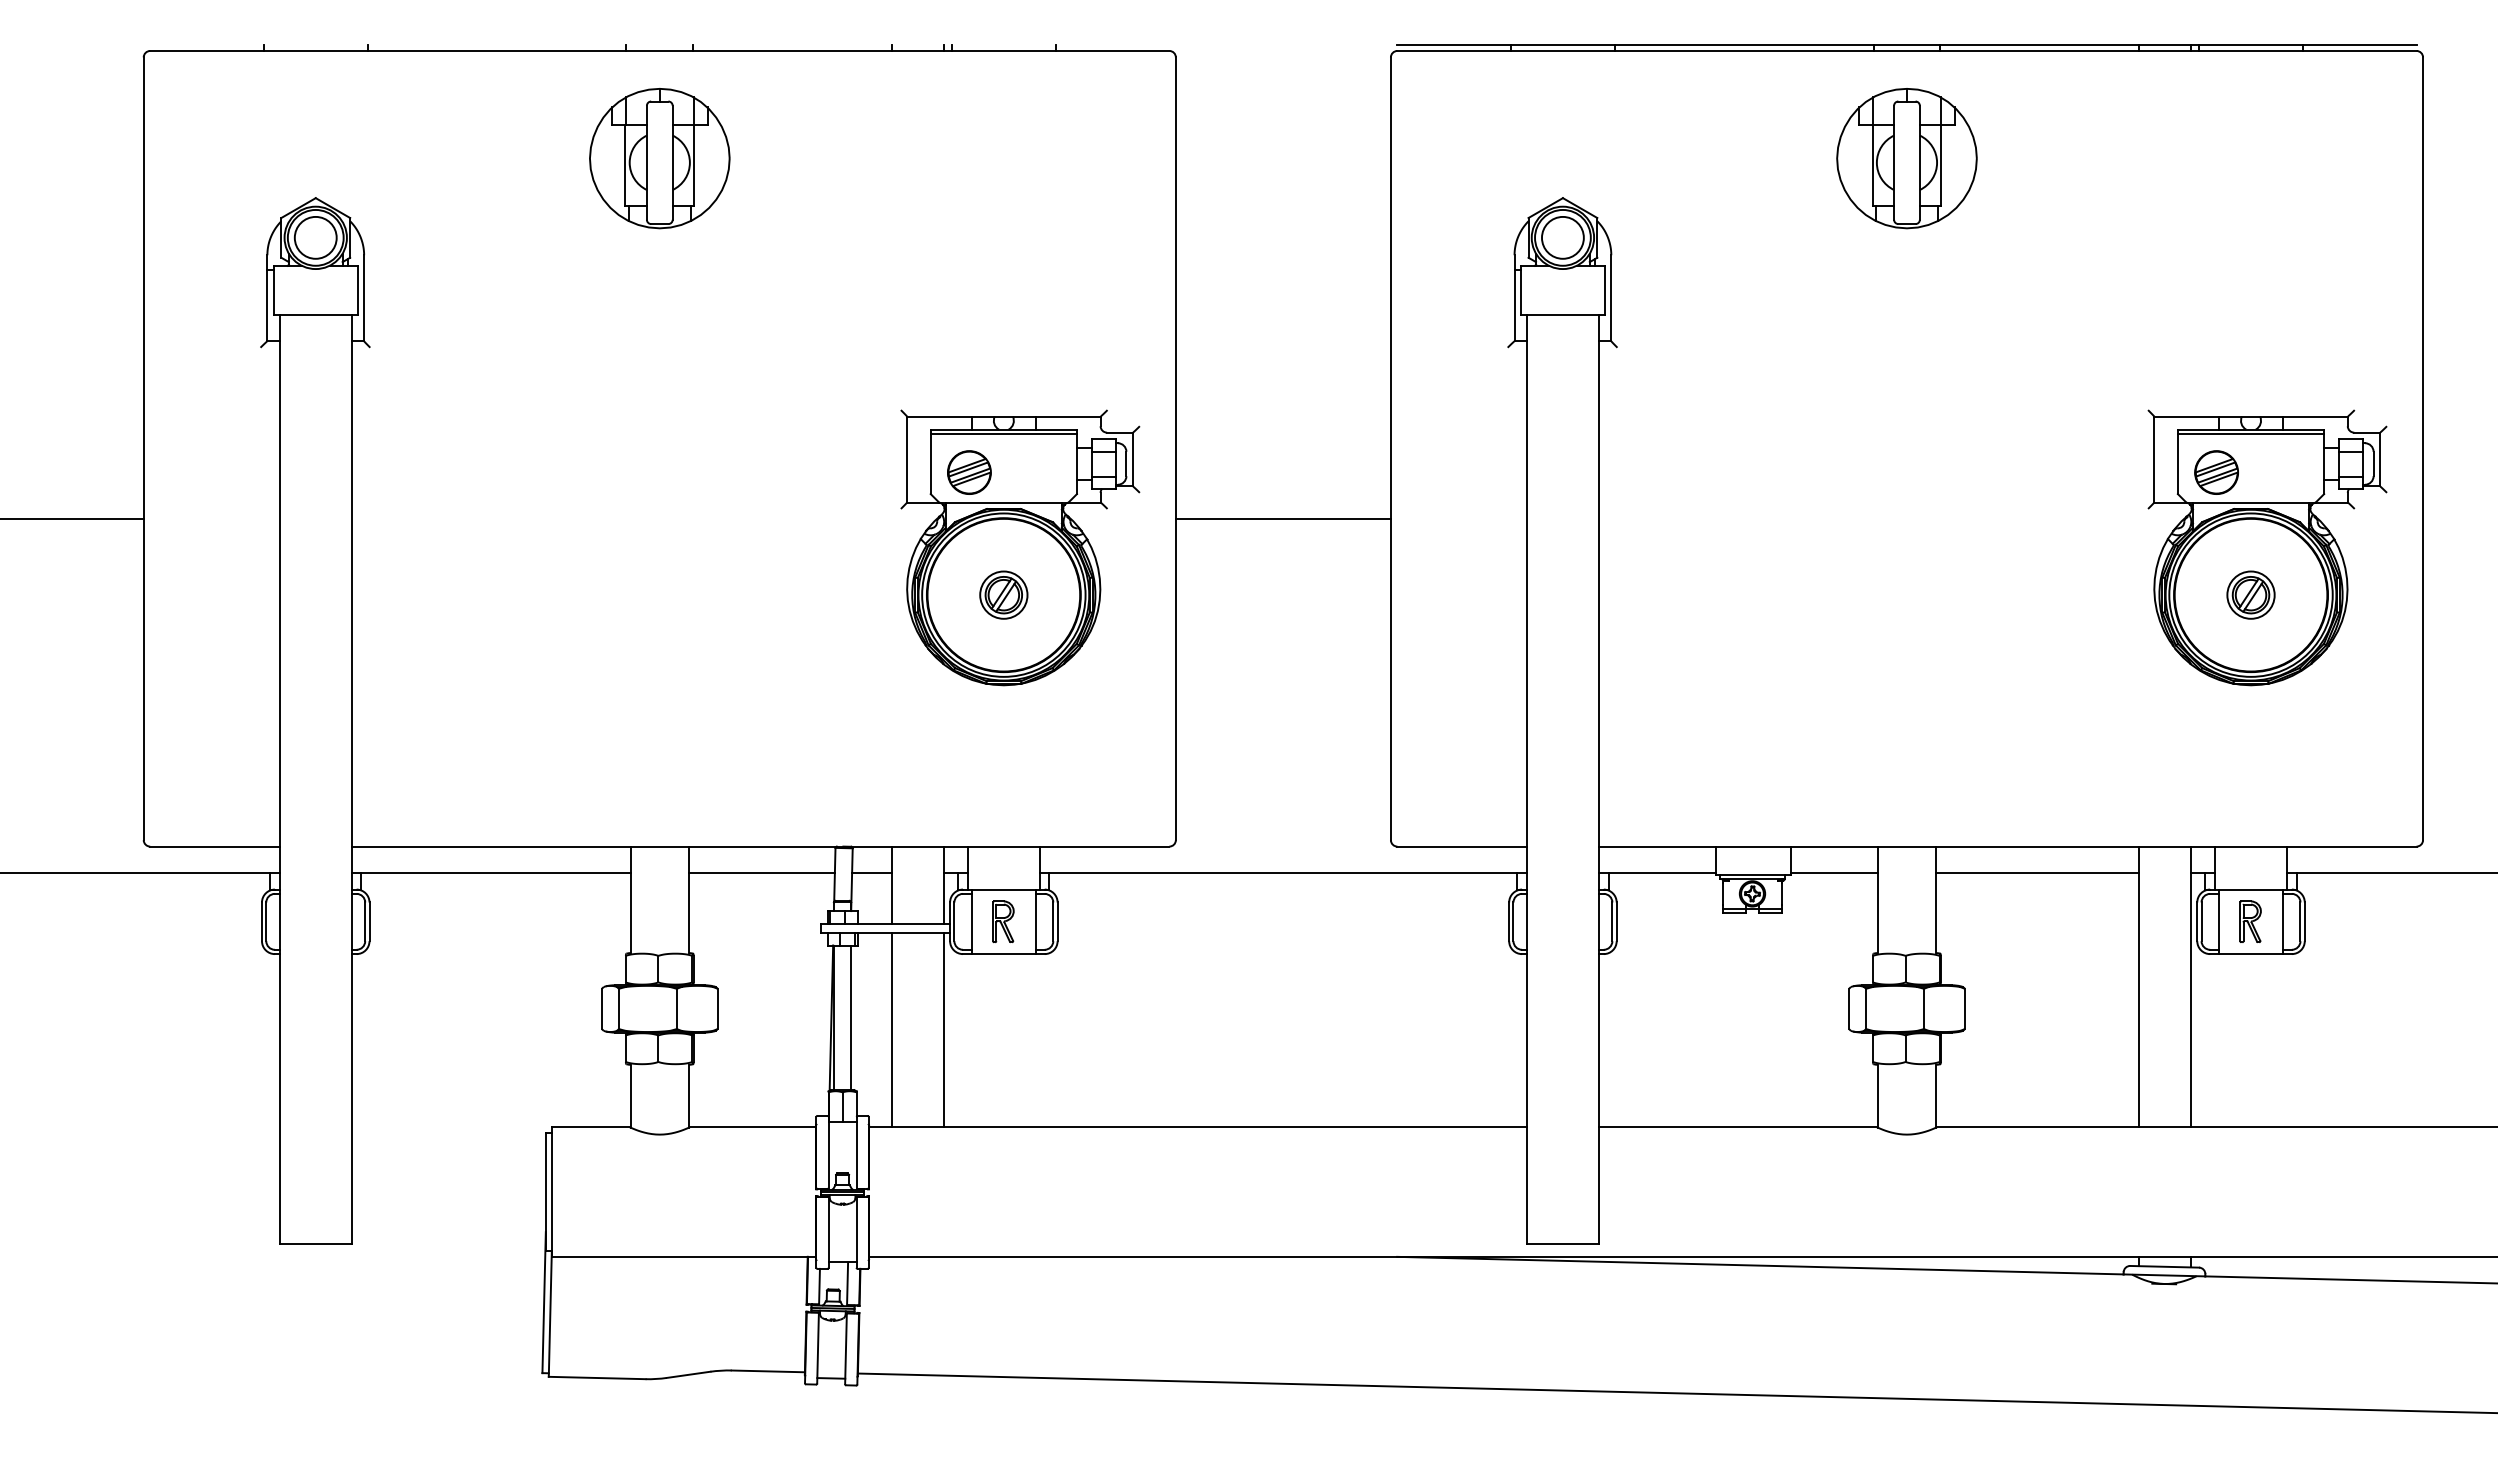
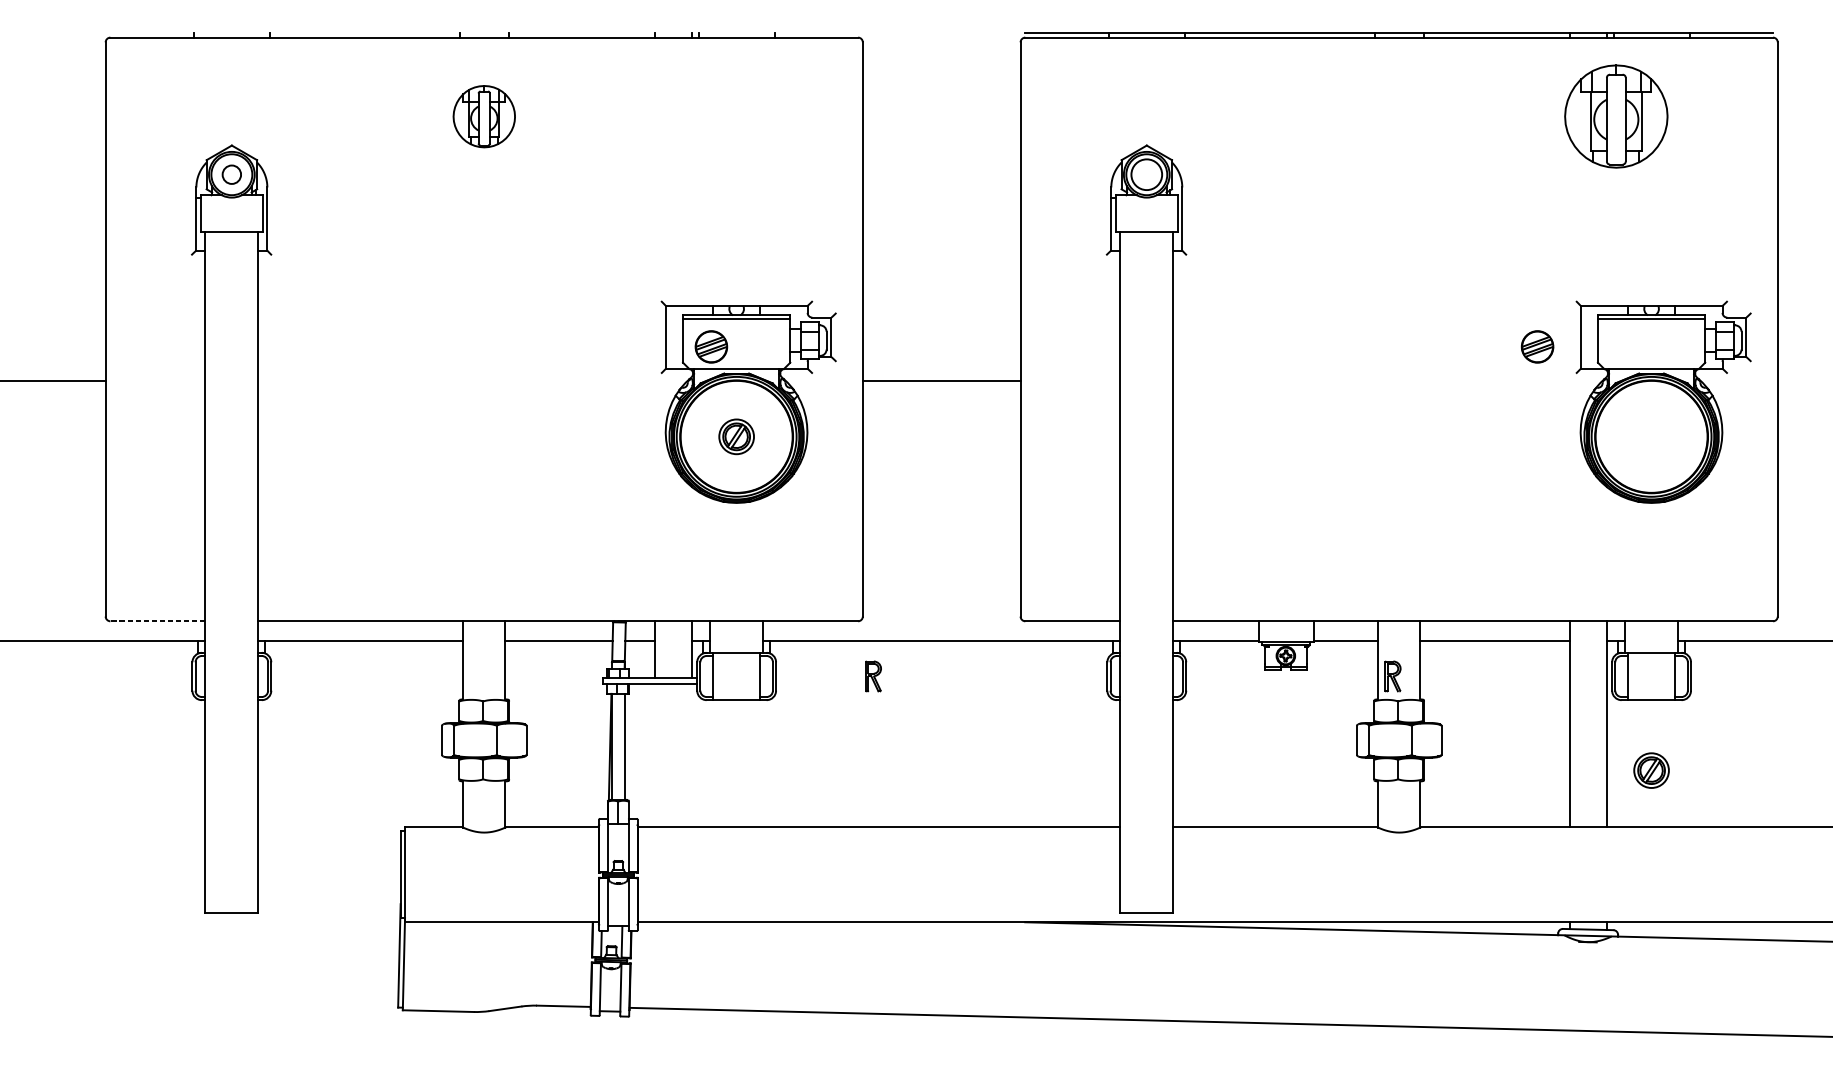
part: (659, 158) -> (484, 116), size x0.6
part: (1906, 158) -> (1615, 116), moved
circle: (315, 237) -> (231, 174), size x0.6
part: (2216, 472) -> (1537, 346), moved
part: (2250, 594) -> (1651, 770), moved
line: (214, 846) -> (157, 621), solid -> dashed
part: (1003, 921) -> (873, 676), moved
part: (2250, 921) -> (1392, 676), moved
line: (892, 1029) -> (654, 755), removed
line: (943, 1029) -> (692, 755), removed

